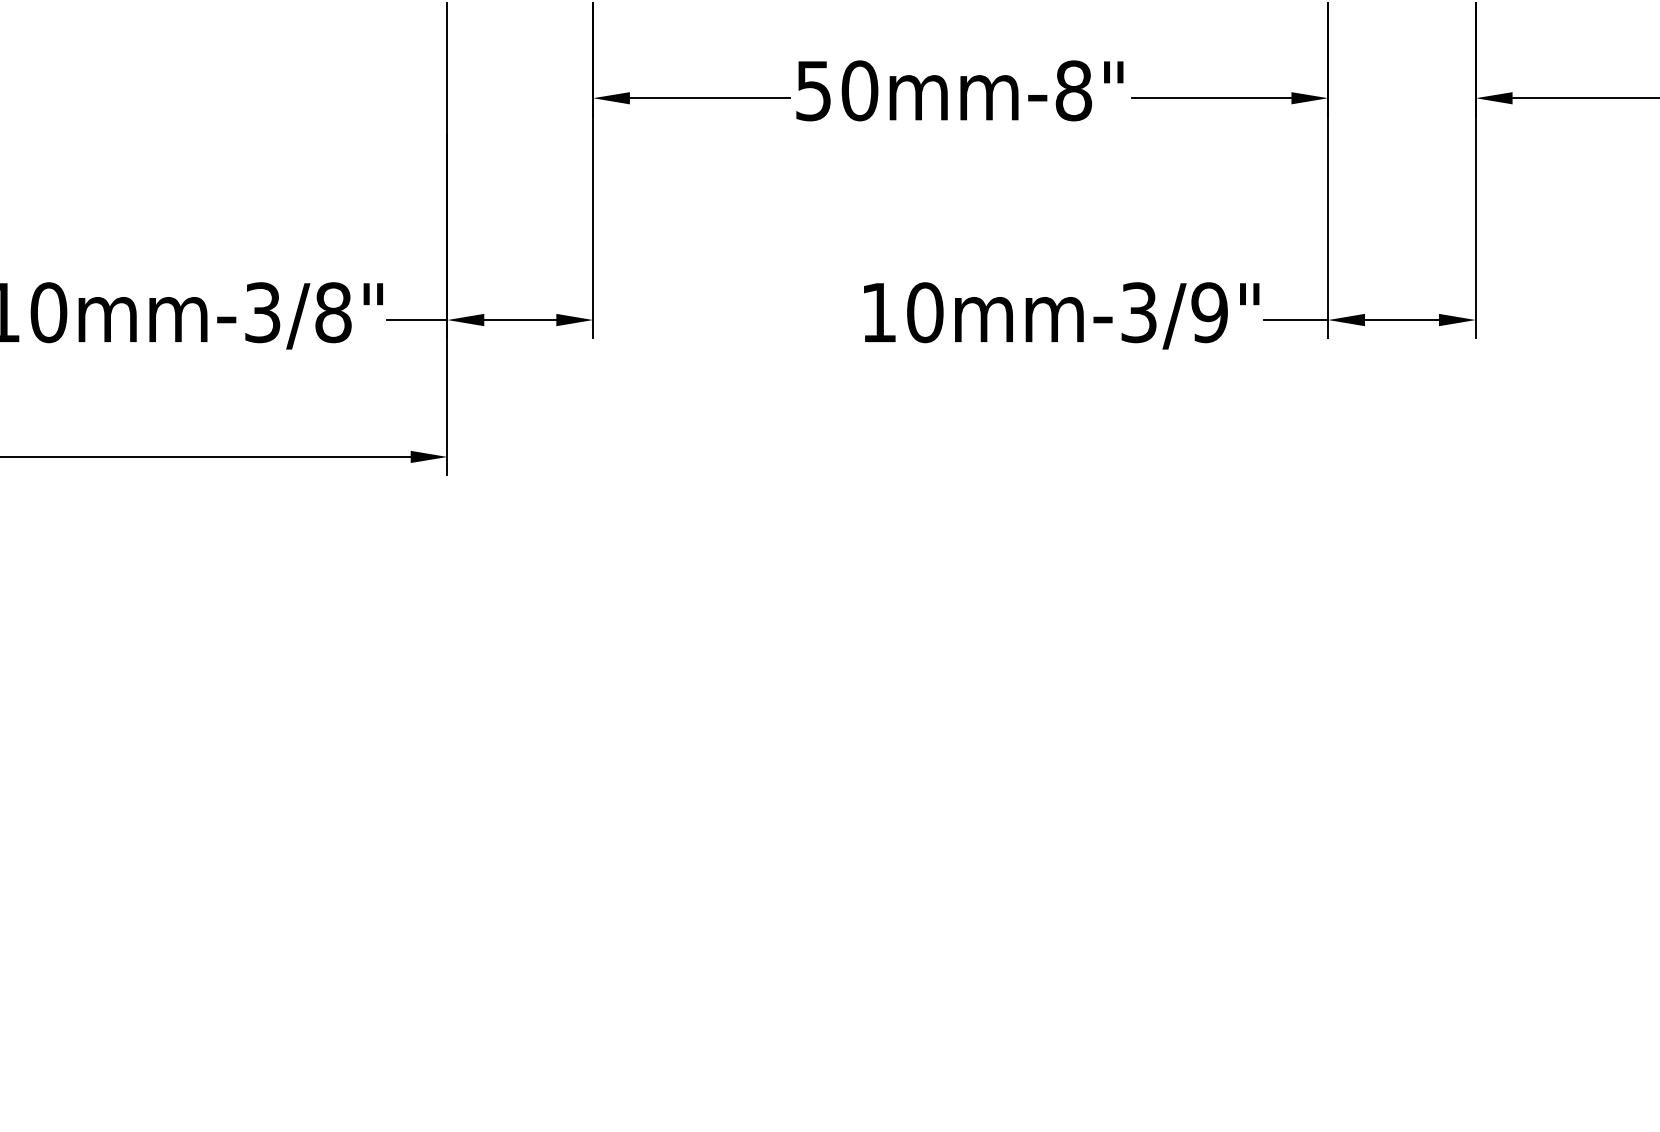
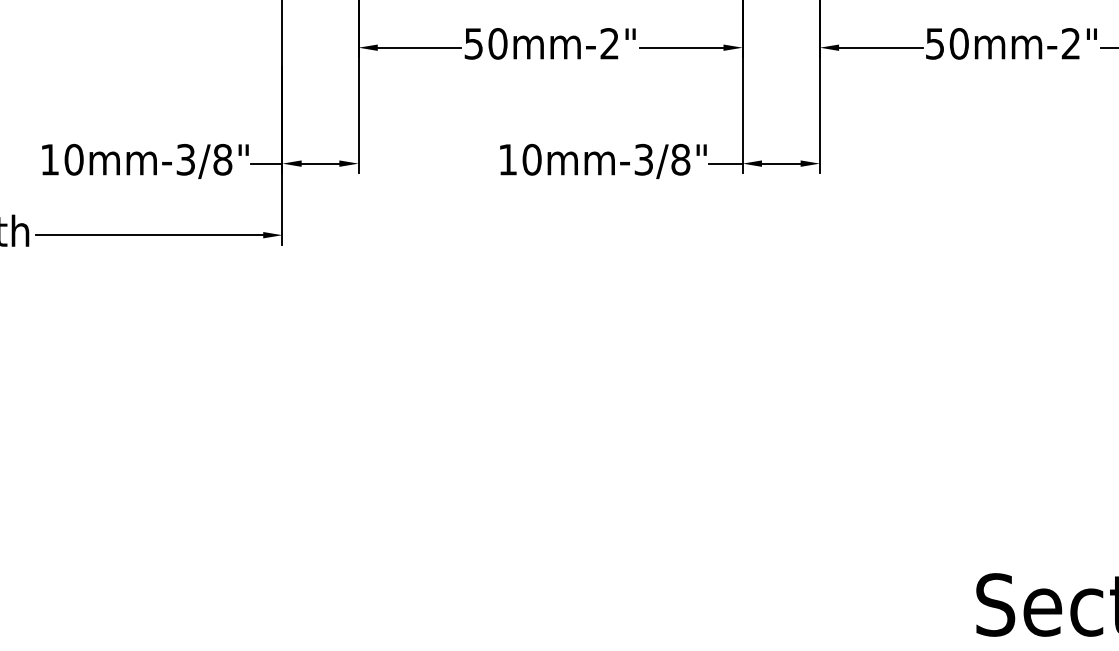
text: (1073, 90) -> (609, 43), 50mm-8" -> 50mm-2"
text: (1209, 312) -> (680, 159), 10mm-3/9" -> 10mm-3/8"

